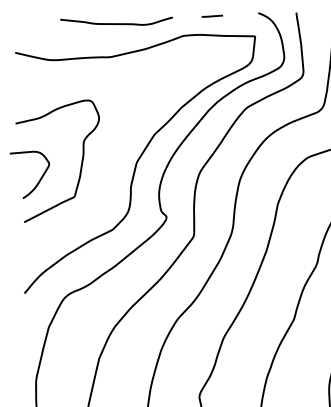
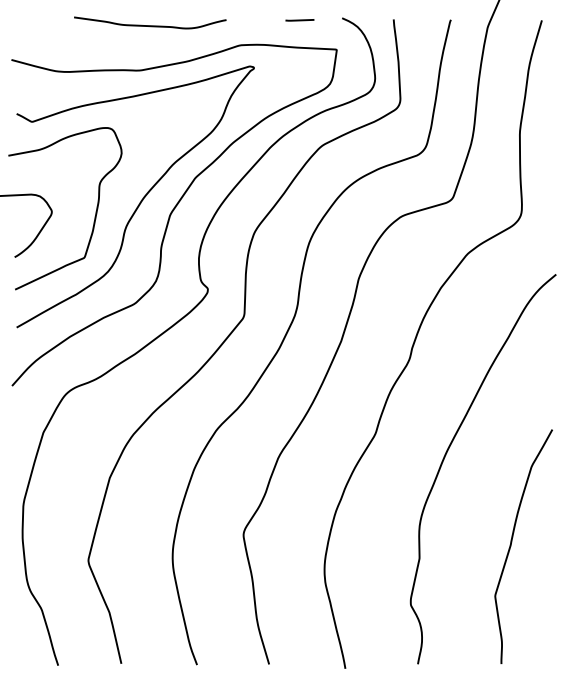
line: (212, 16) -> (299, 20), moved
curve: (114, 153) -> (140, 200), added

